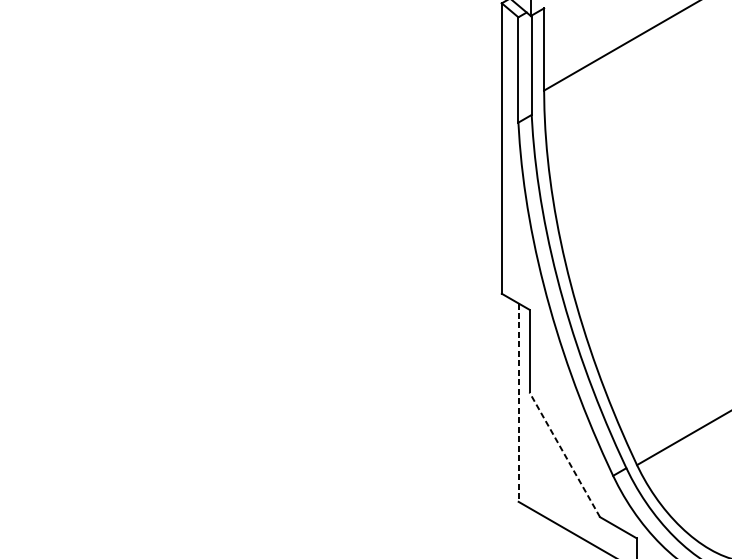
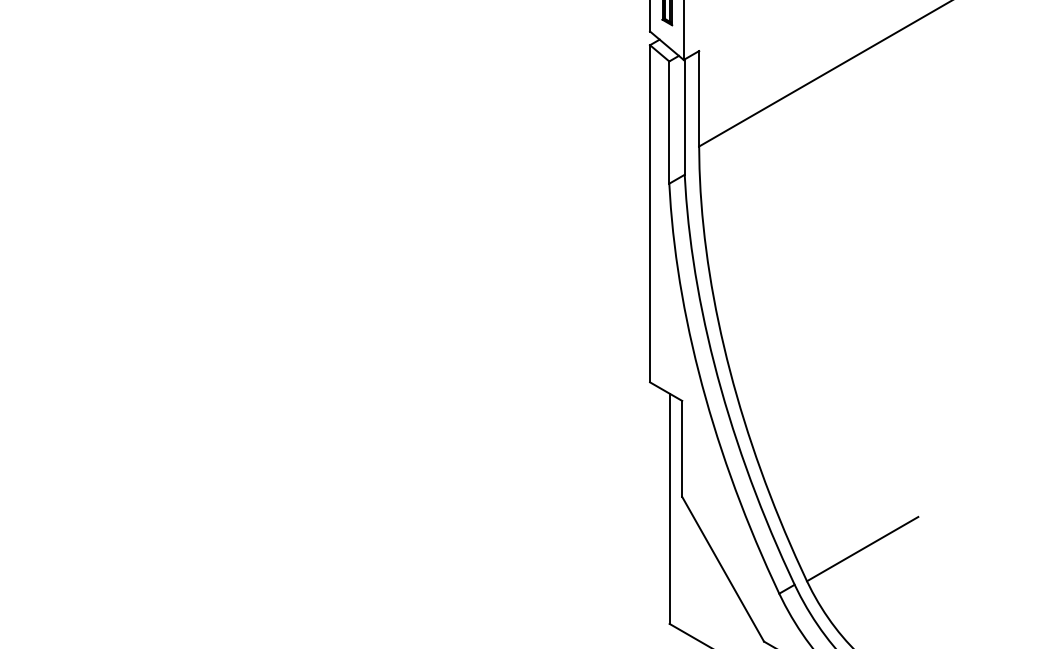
line: (518, 403) -> (669, 509), dashed -> solid
line: (564, 454) -> (722, 568), dashed -> solid

